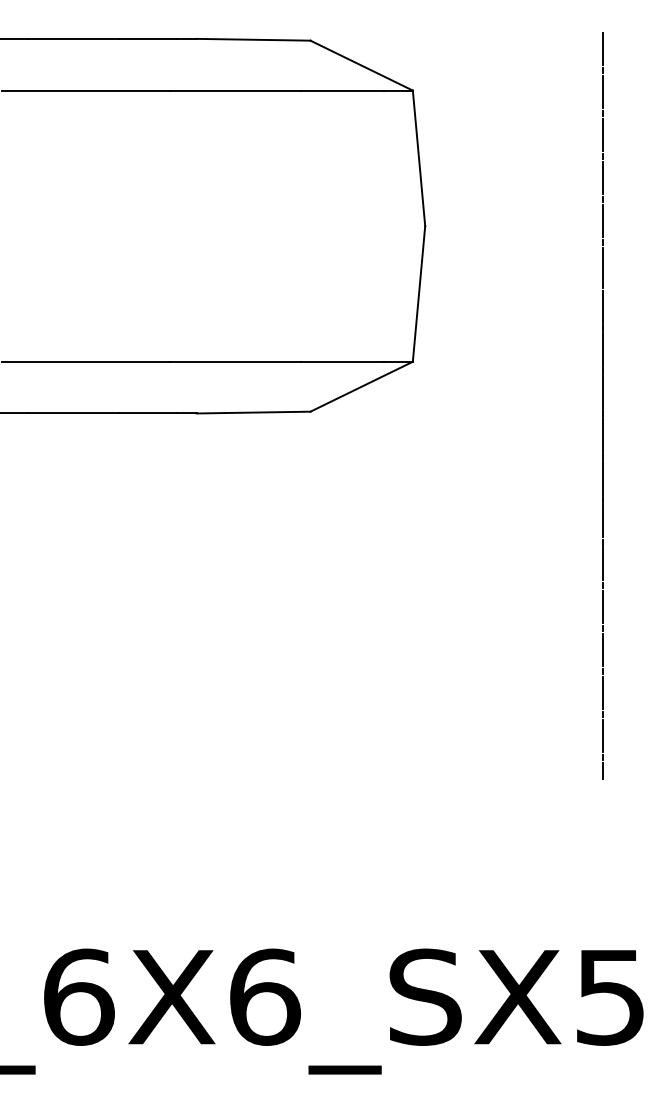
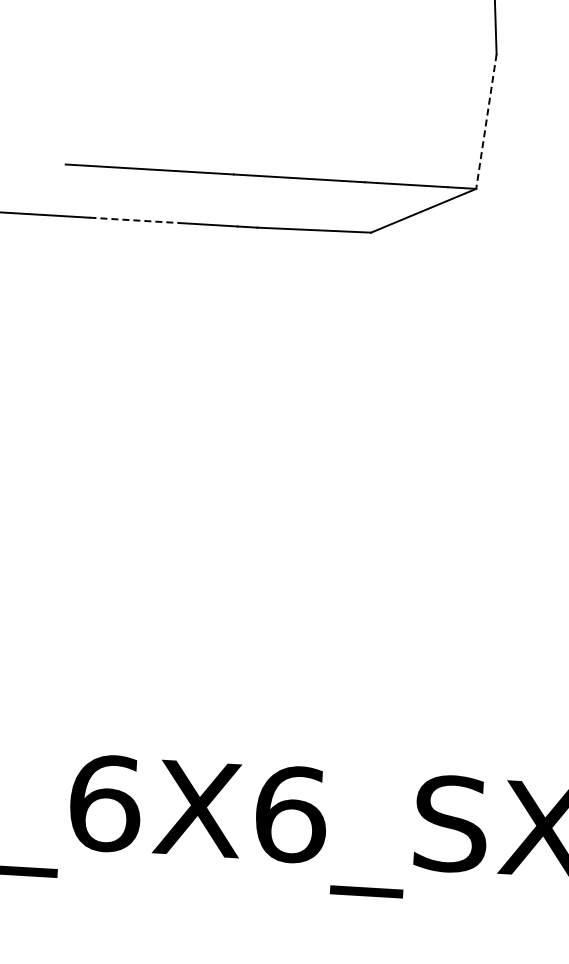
line: (418, 294) -> (485, 122), solid -> dashed
line: (74, 413) -> (135, 220), solid -> dashed

